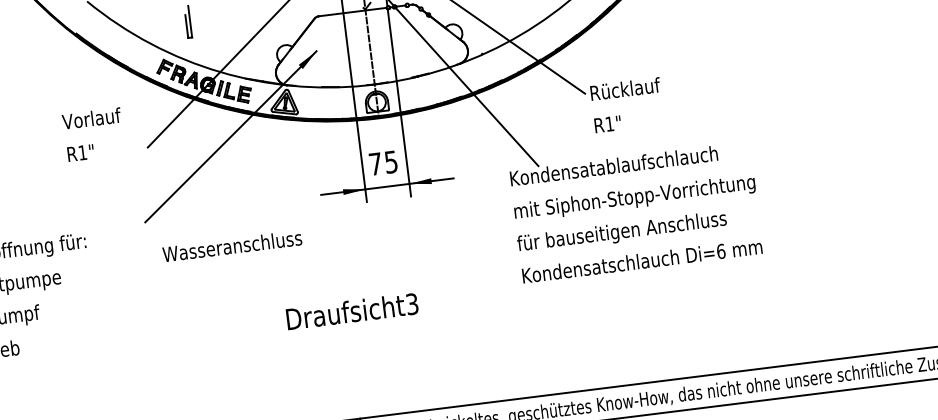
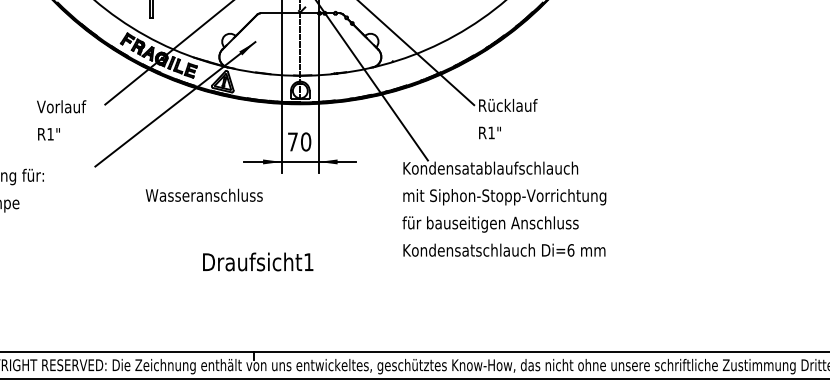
text: (93, 134) -> (61, 120), moved
text: (391, 161) -> (306, 141), 75 -> 70
text: (231, 245) -> (203, 194), moved
text: (411, 304) -> (308, 262), Draufsicht3 -> Draufsicht1

